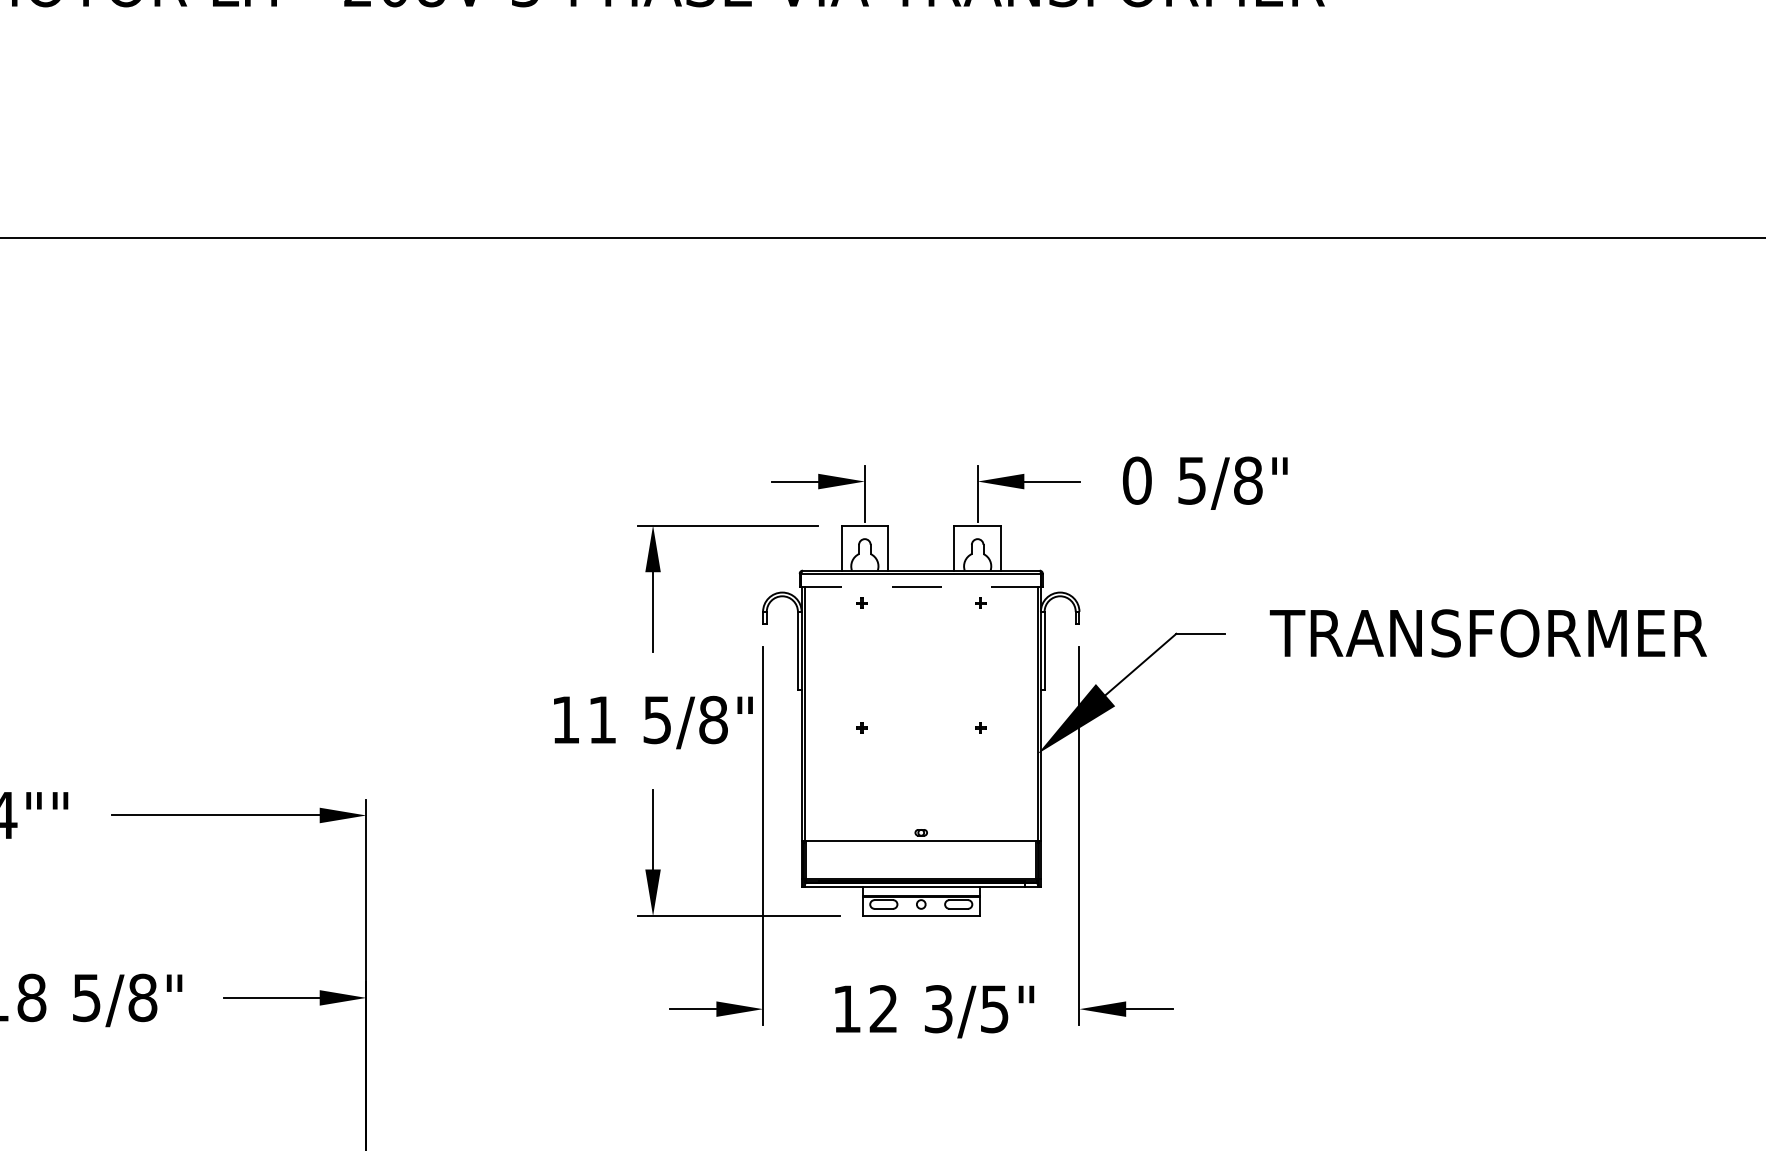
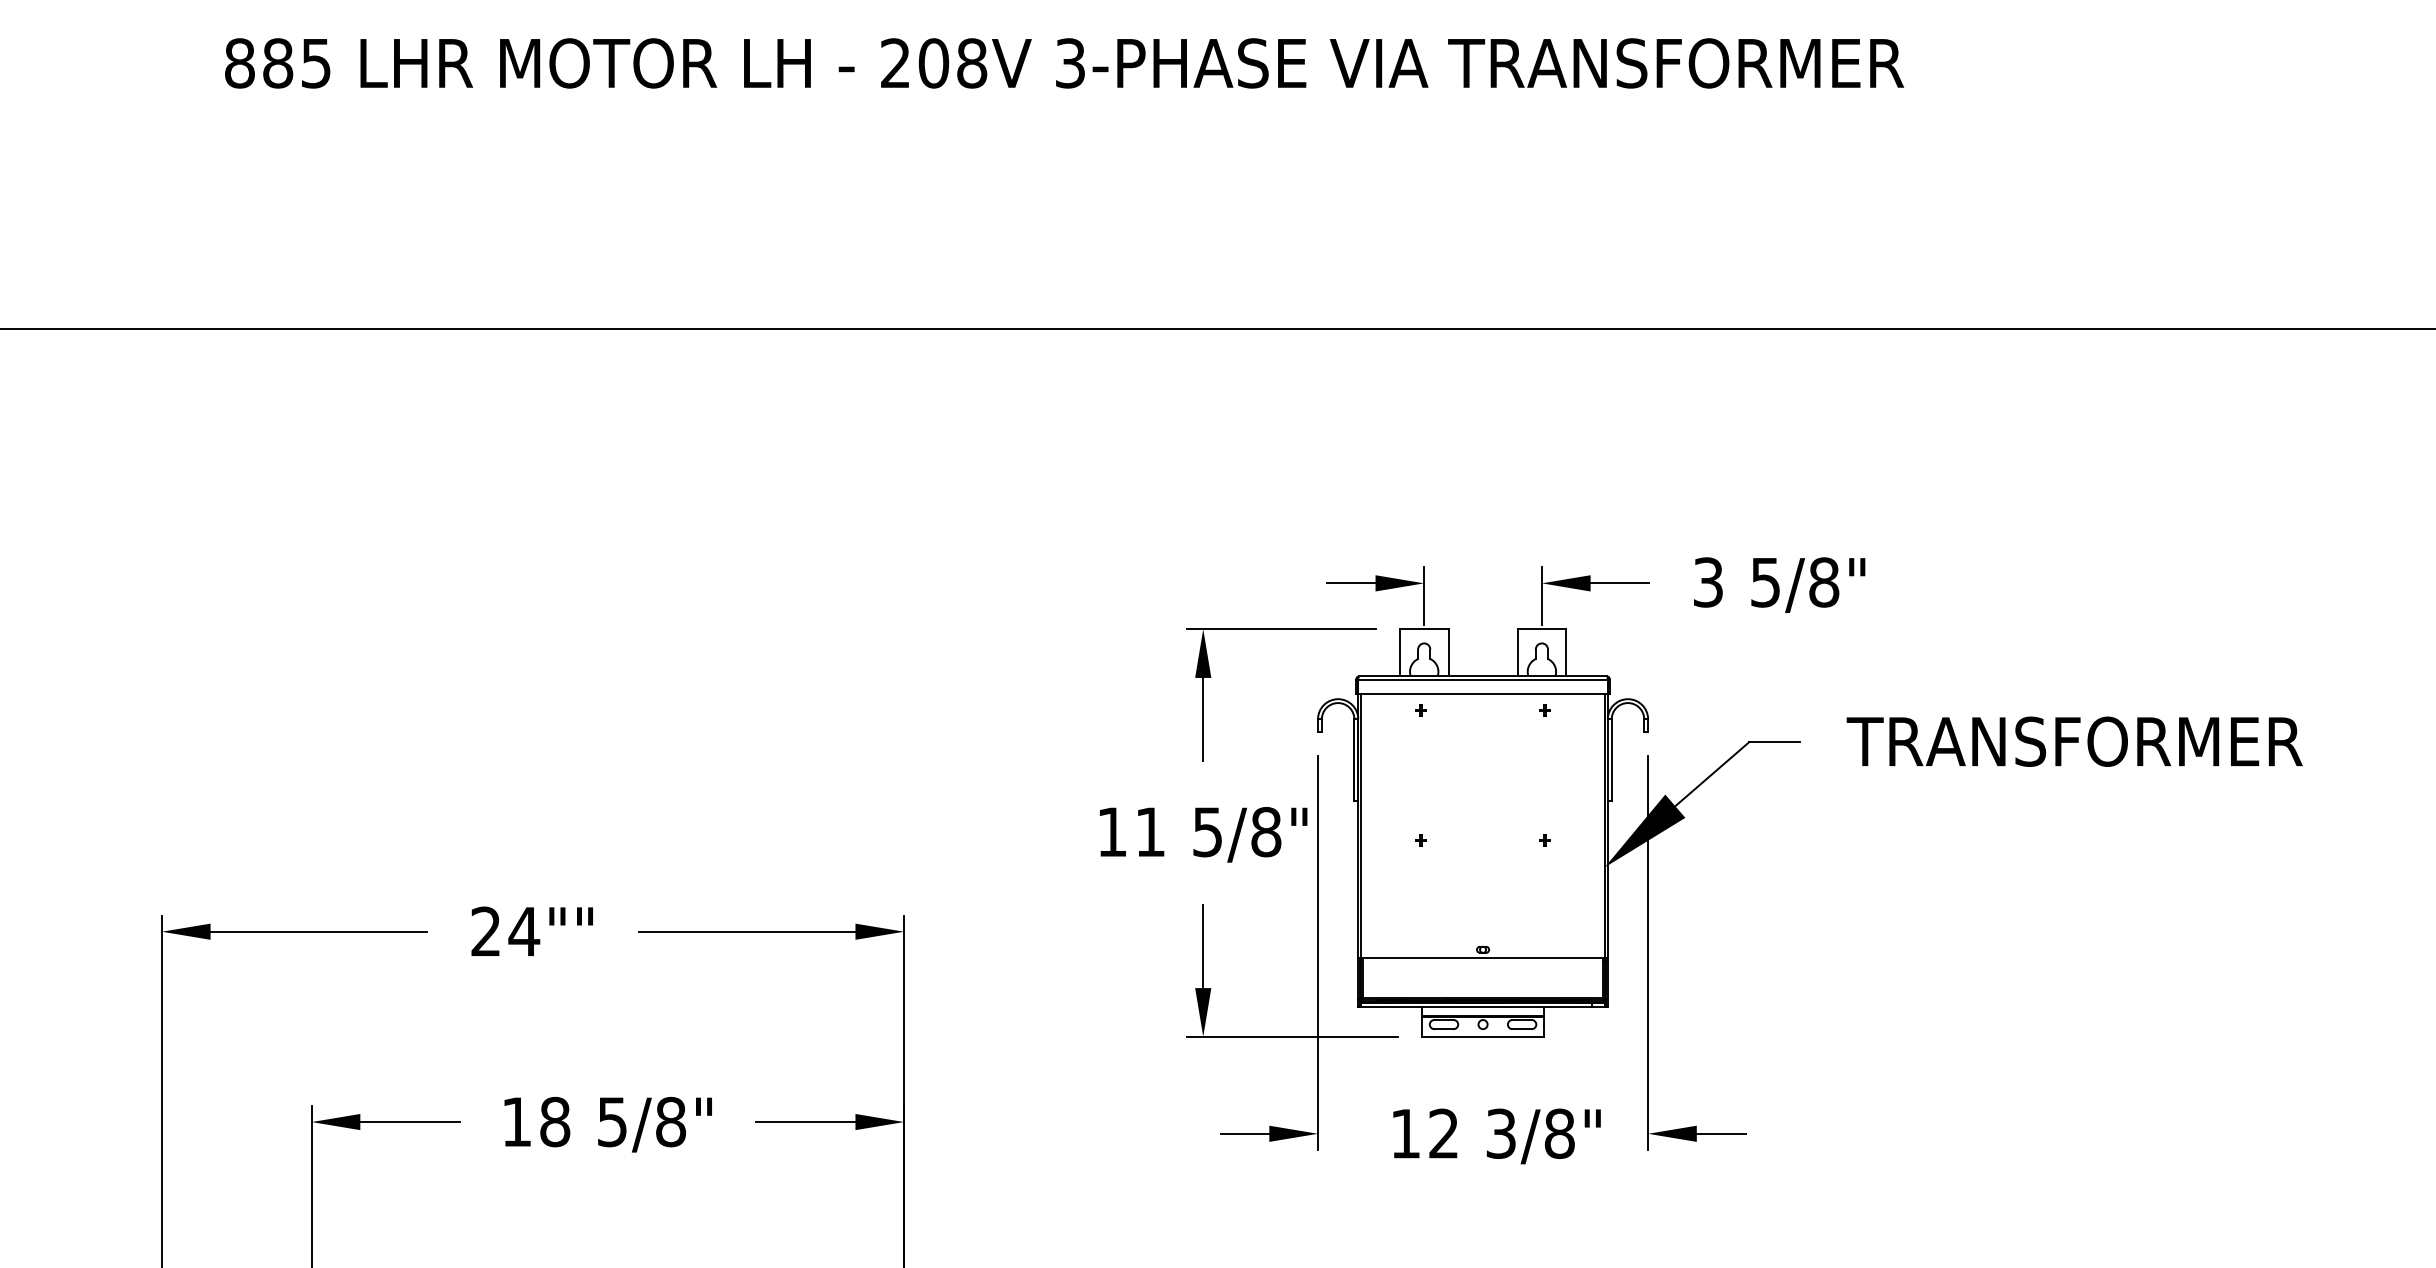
text: (1137, 480) -> (1708, 582), 0 -> 3
line: (920, 587) -> (1482, 693), dashed -> solid
text: (994, 1008) -> (1559, 1133), 3/5" -> 3/8"

